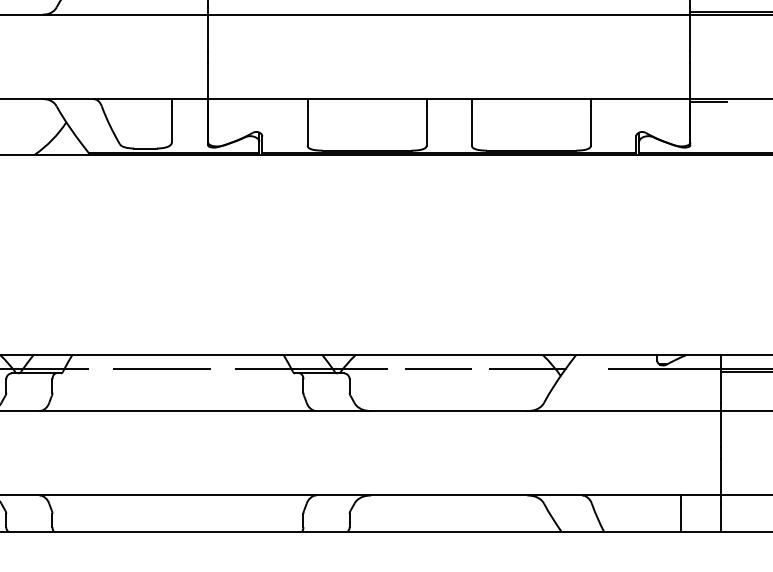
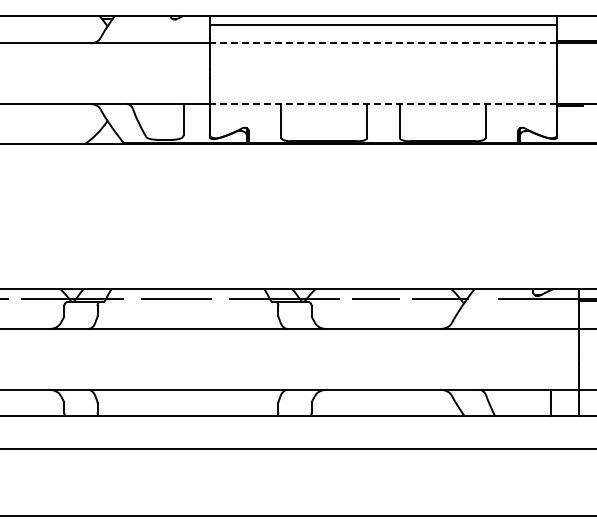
line: (449, 14) -> (383, 43), solid -> dashed
line: (449, 99) -> (383, 104), solid -> dashed

